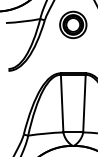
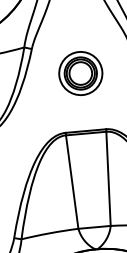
part: (73, 24) -> (81, 72), moved

